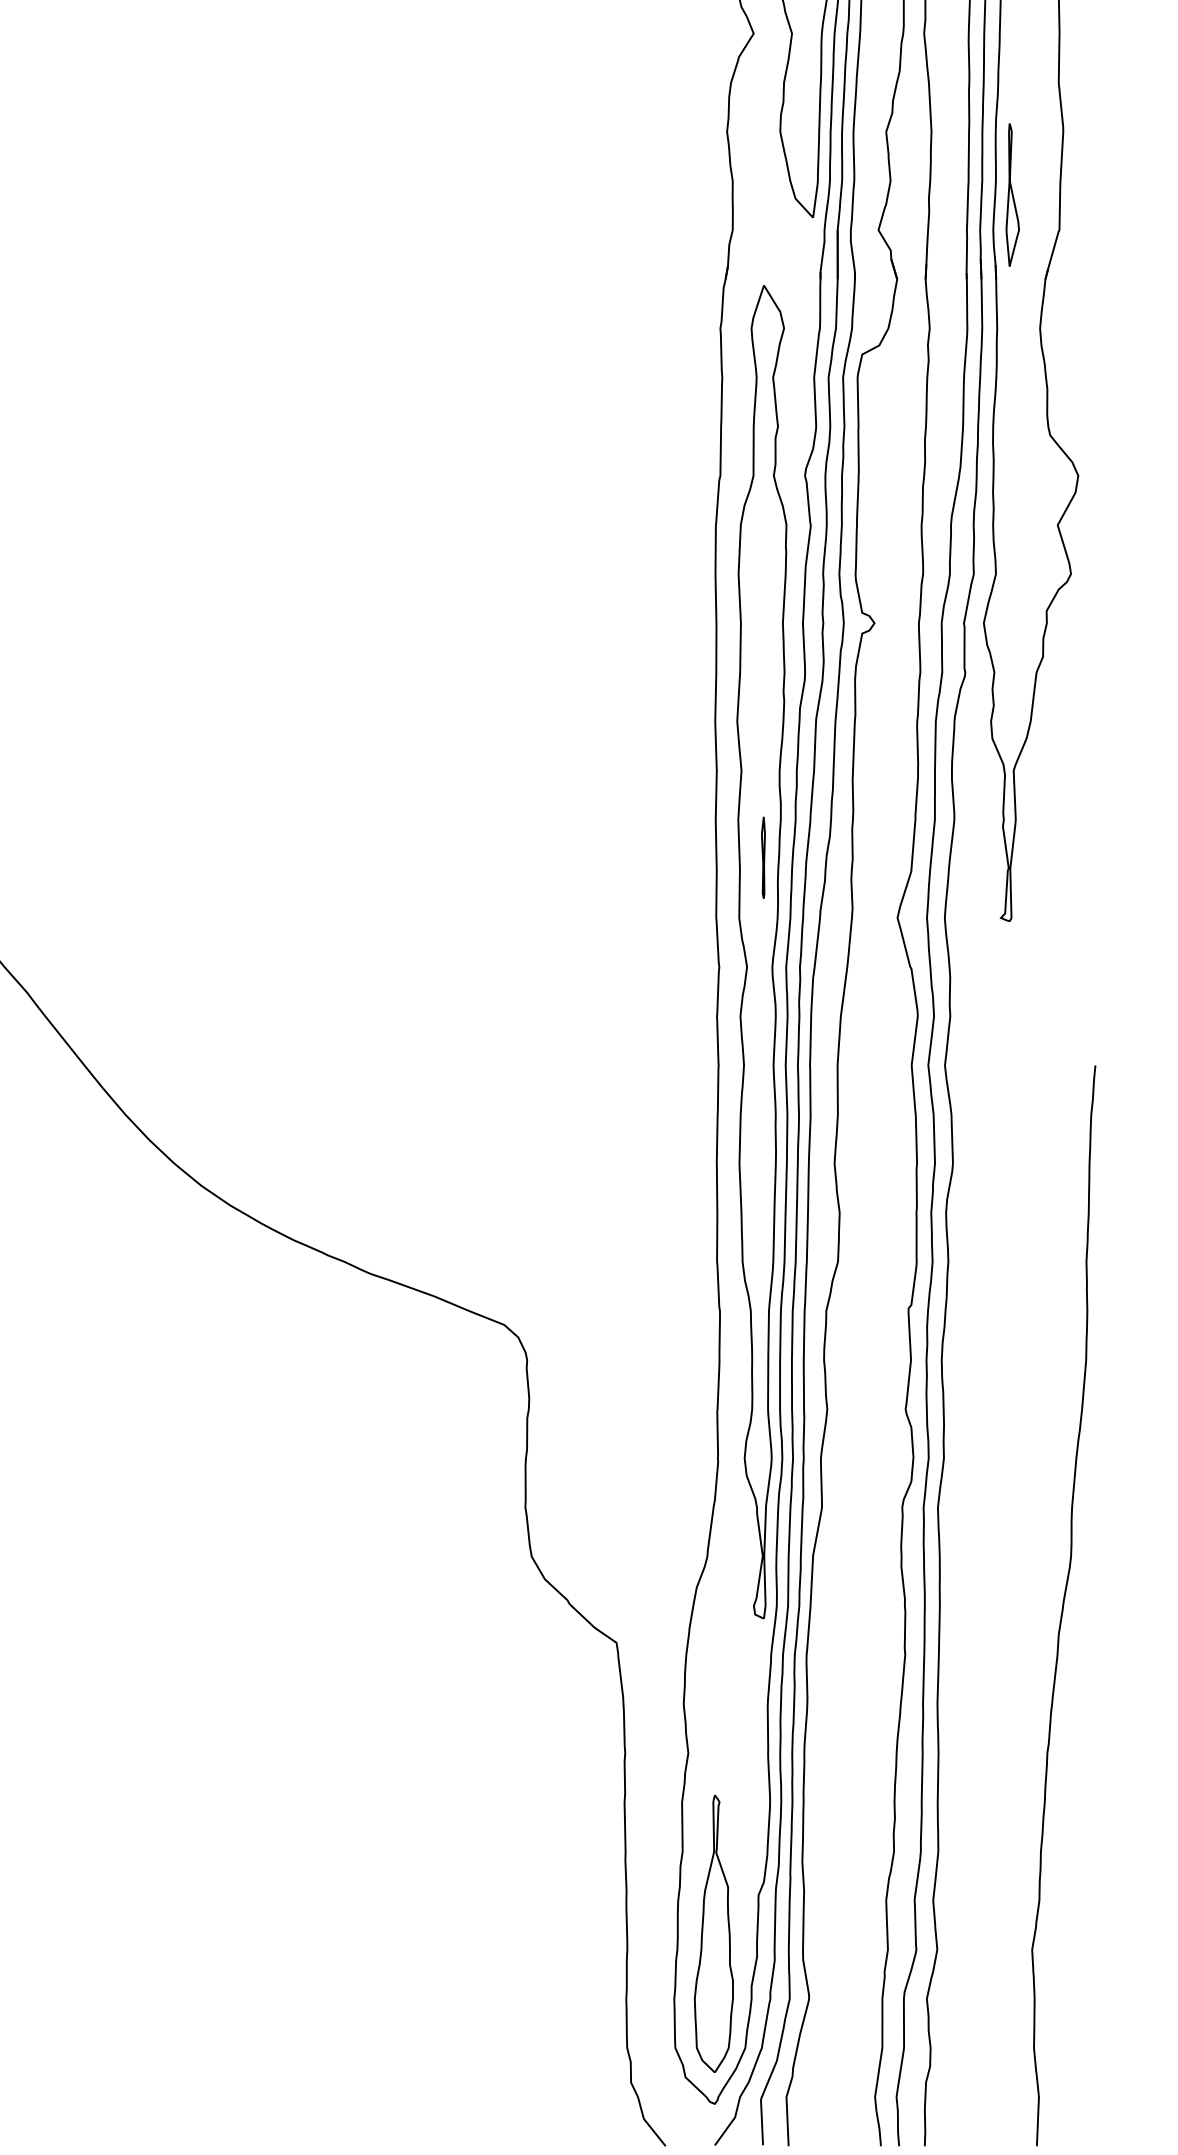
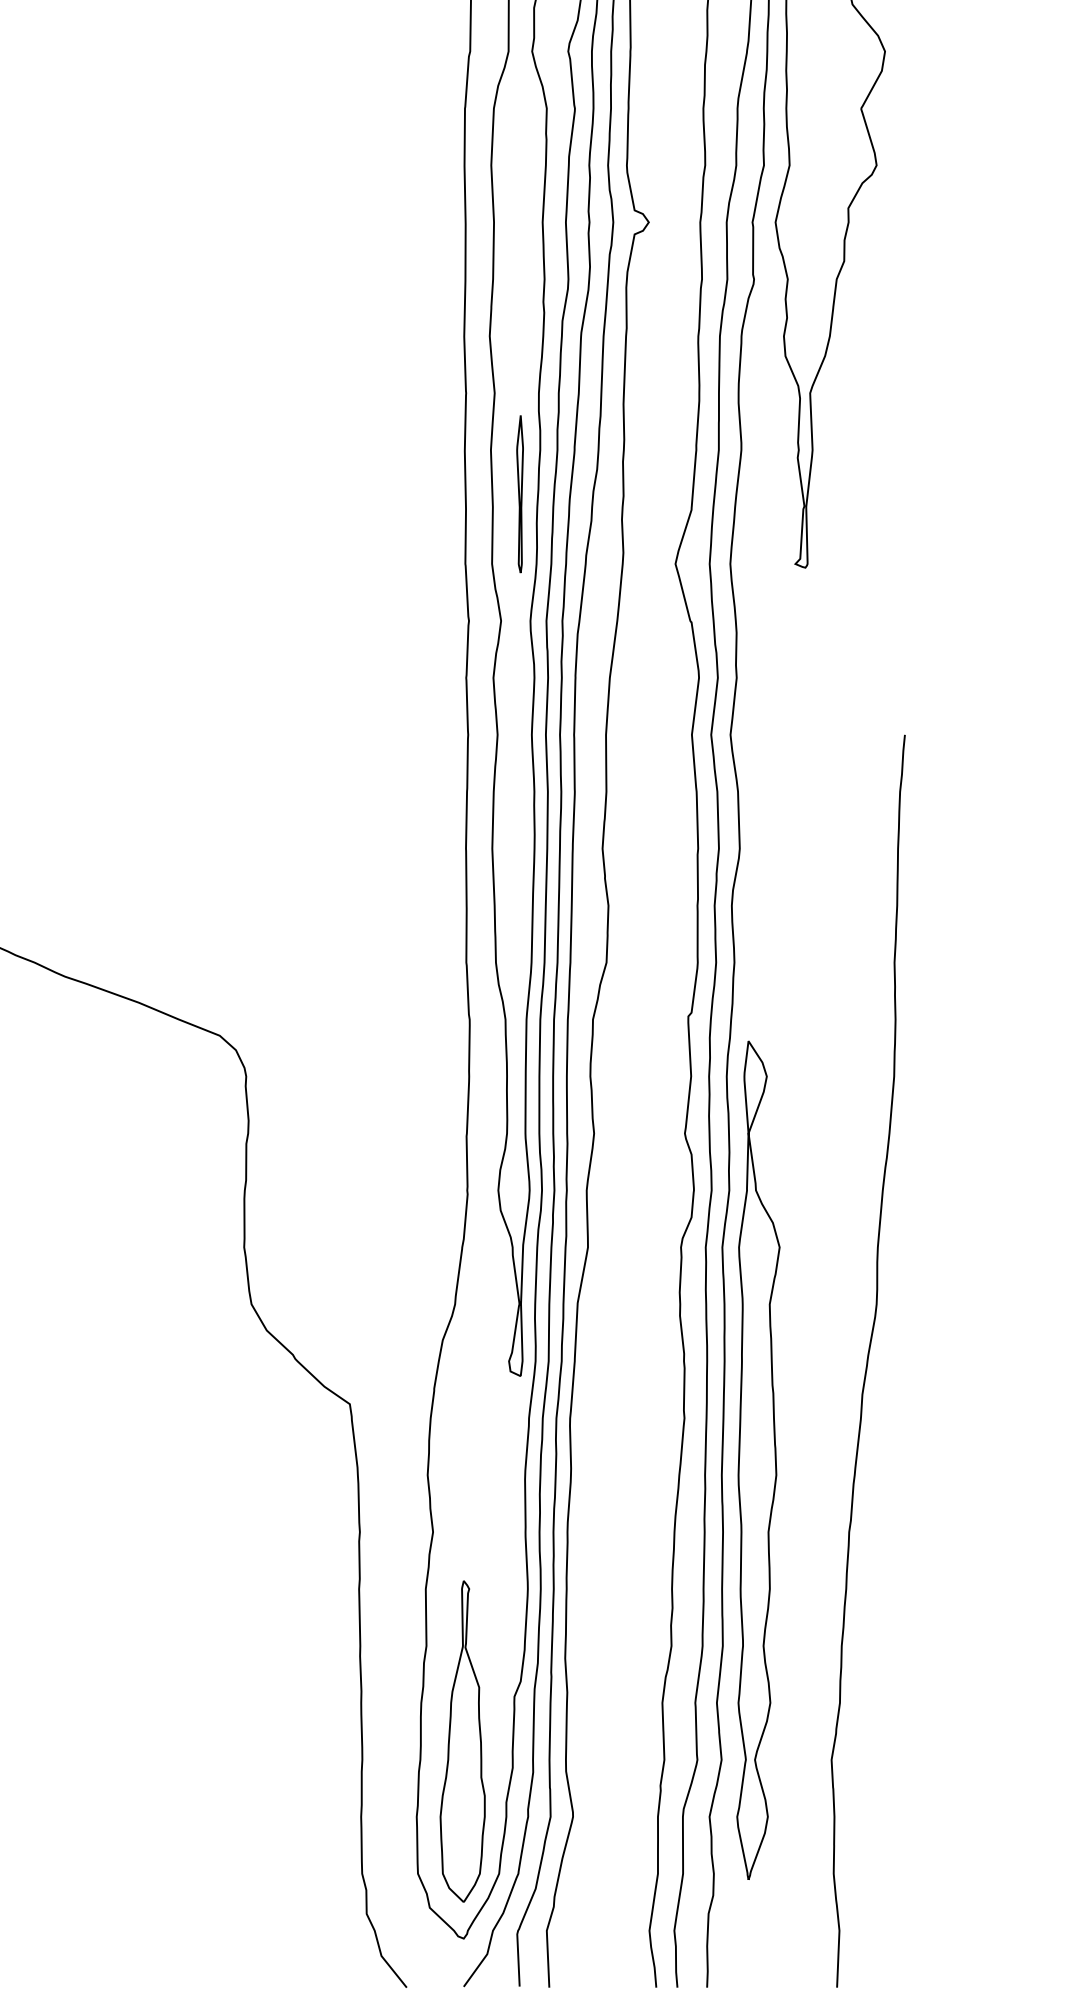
part: (763, 857) -> (520, 493), size x1.67
part: (969, 1691) -> (758, 1460), added

